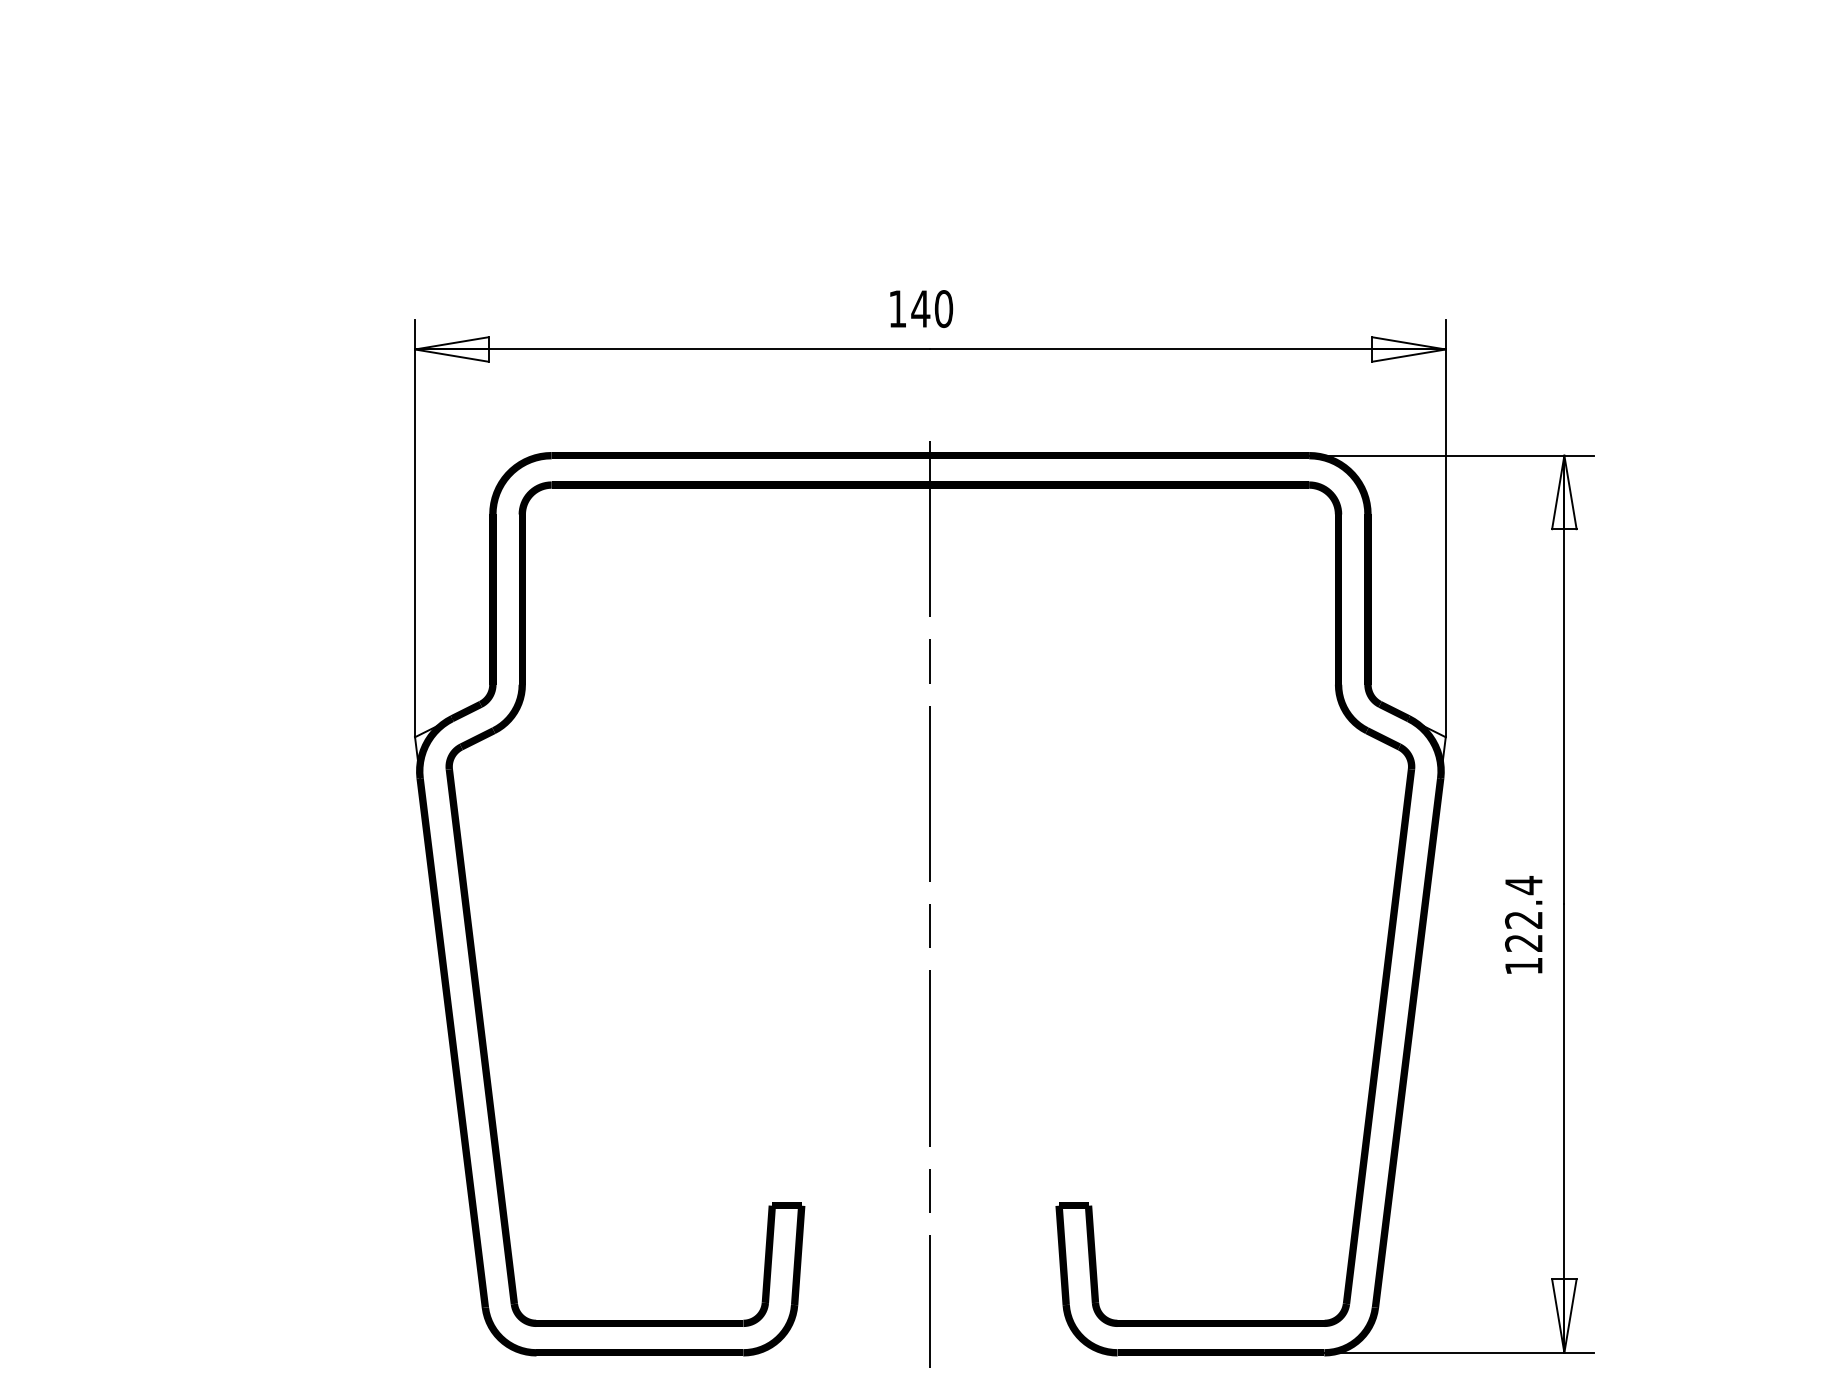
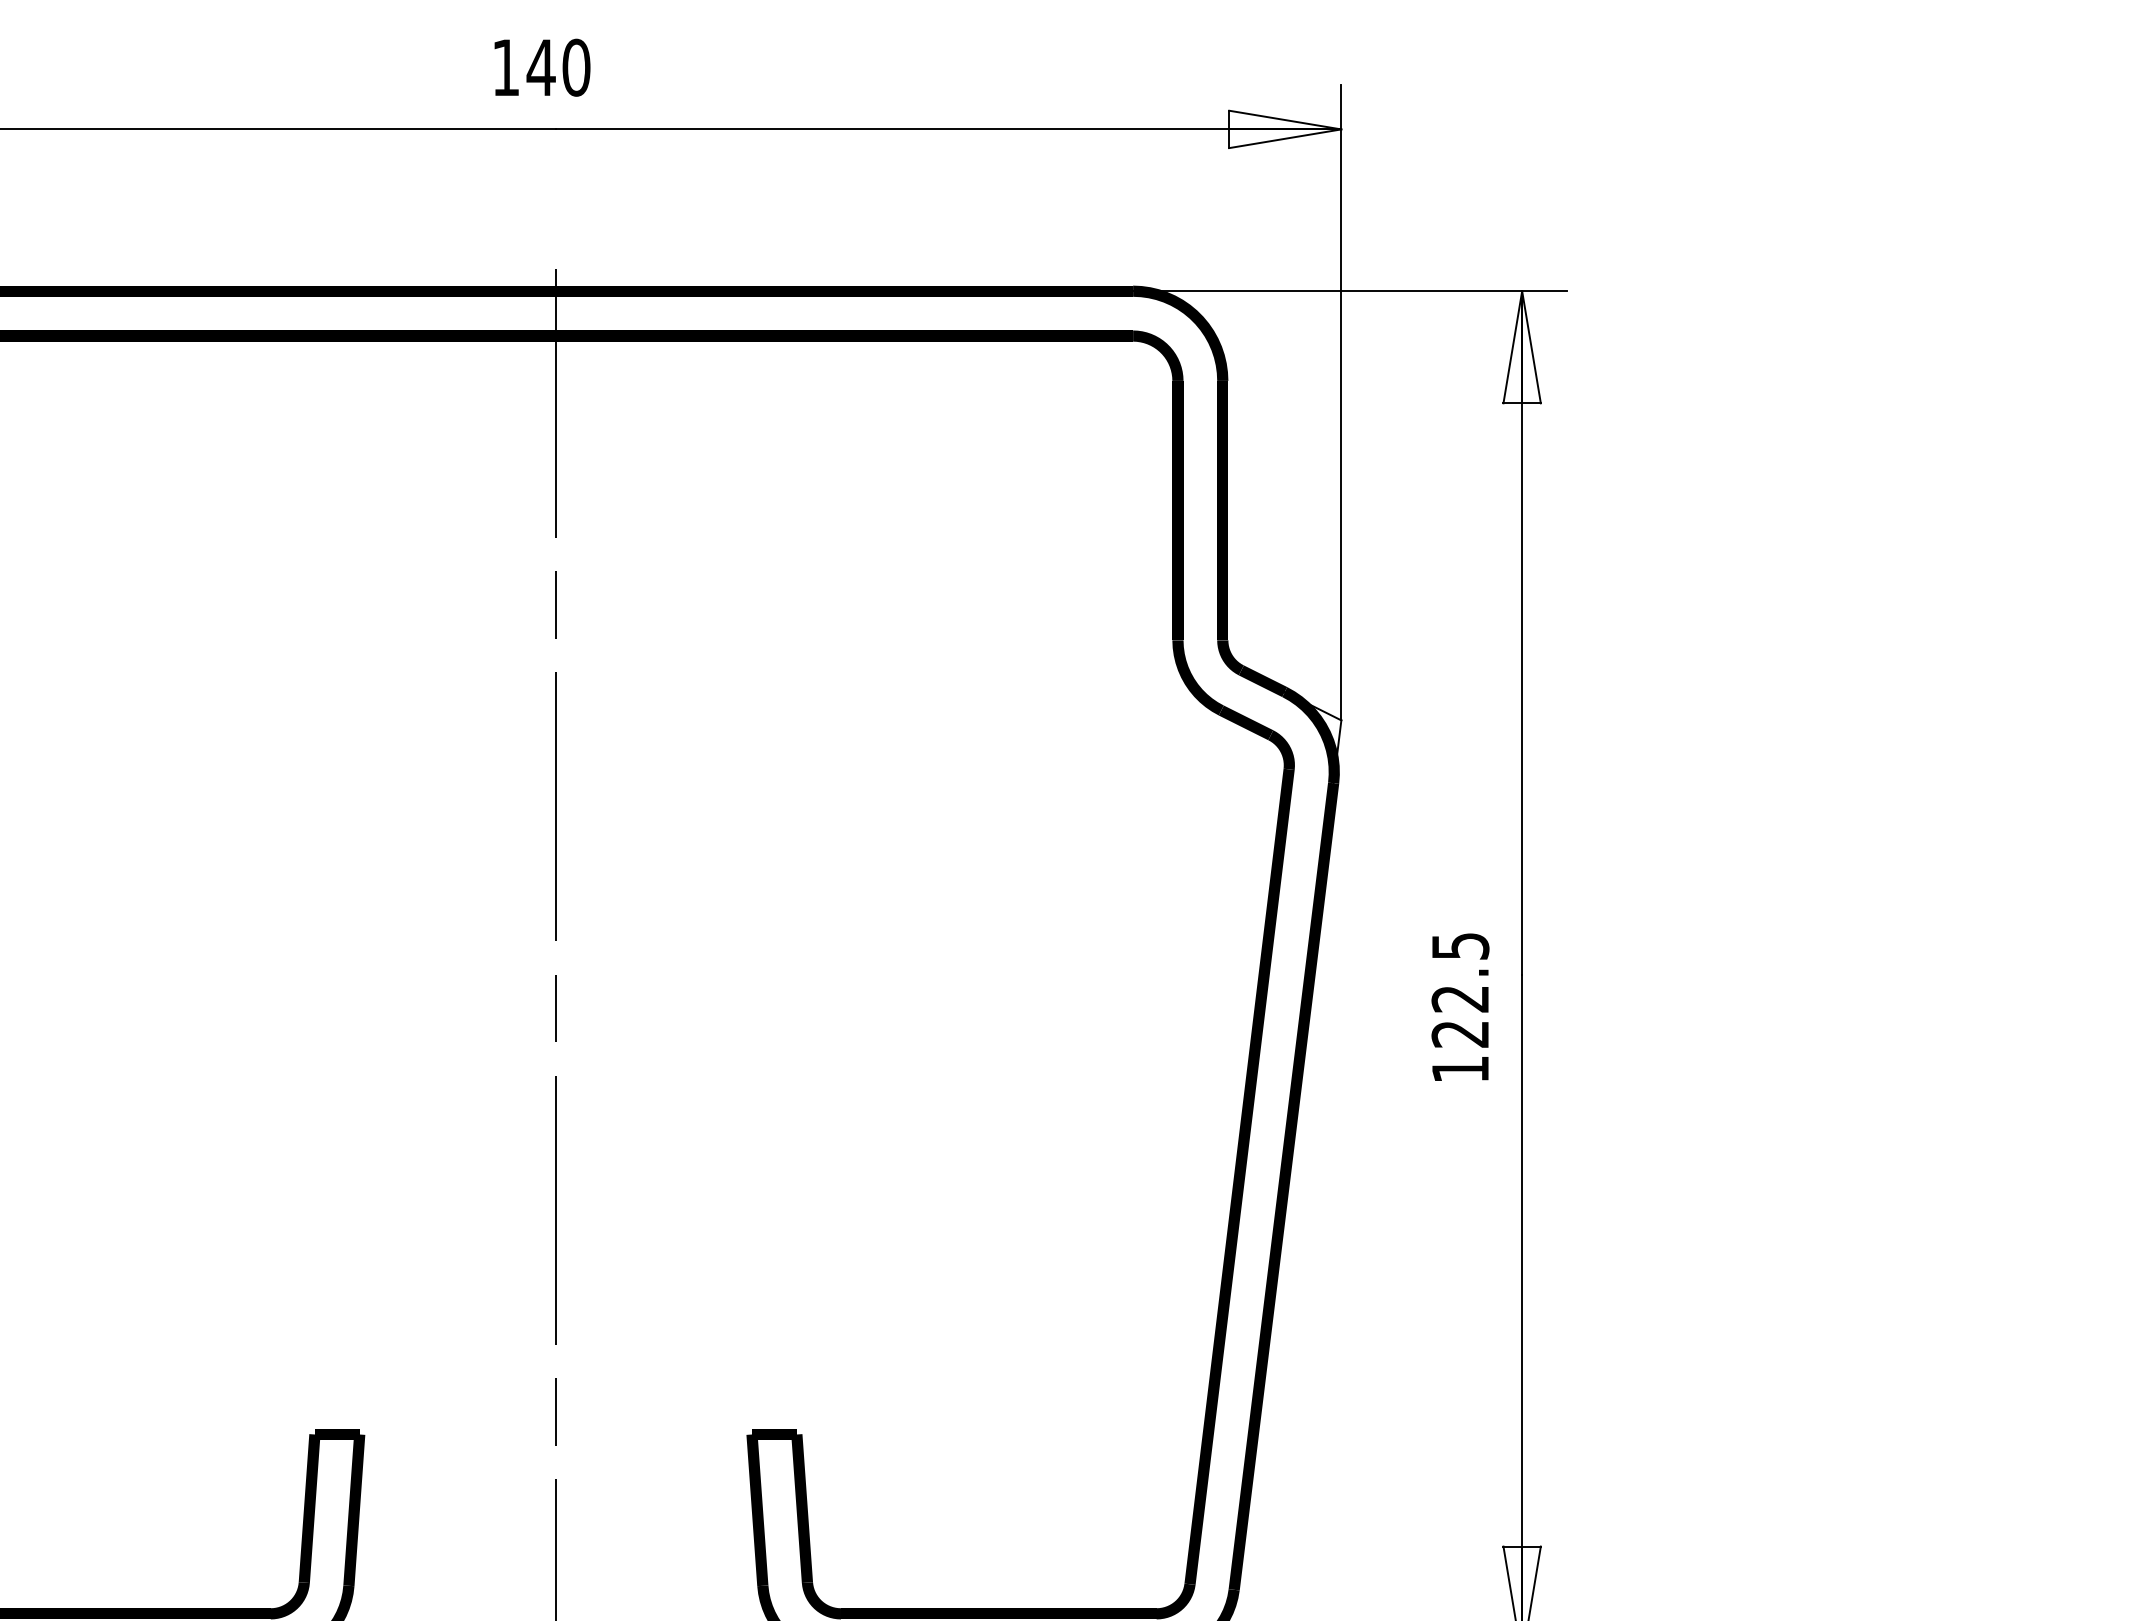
text: (1523, 885) -> (1459, 946), 122.4 -> 122.5

